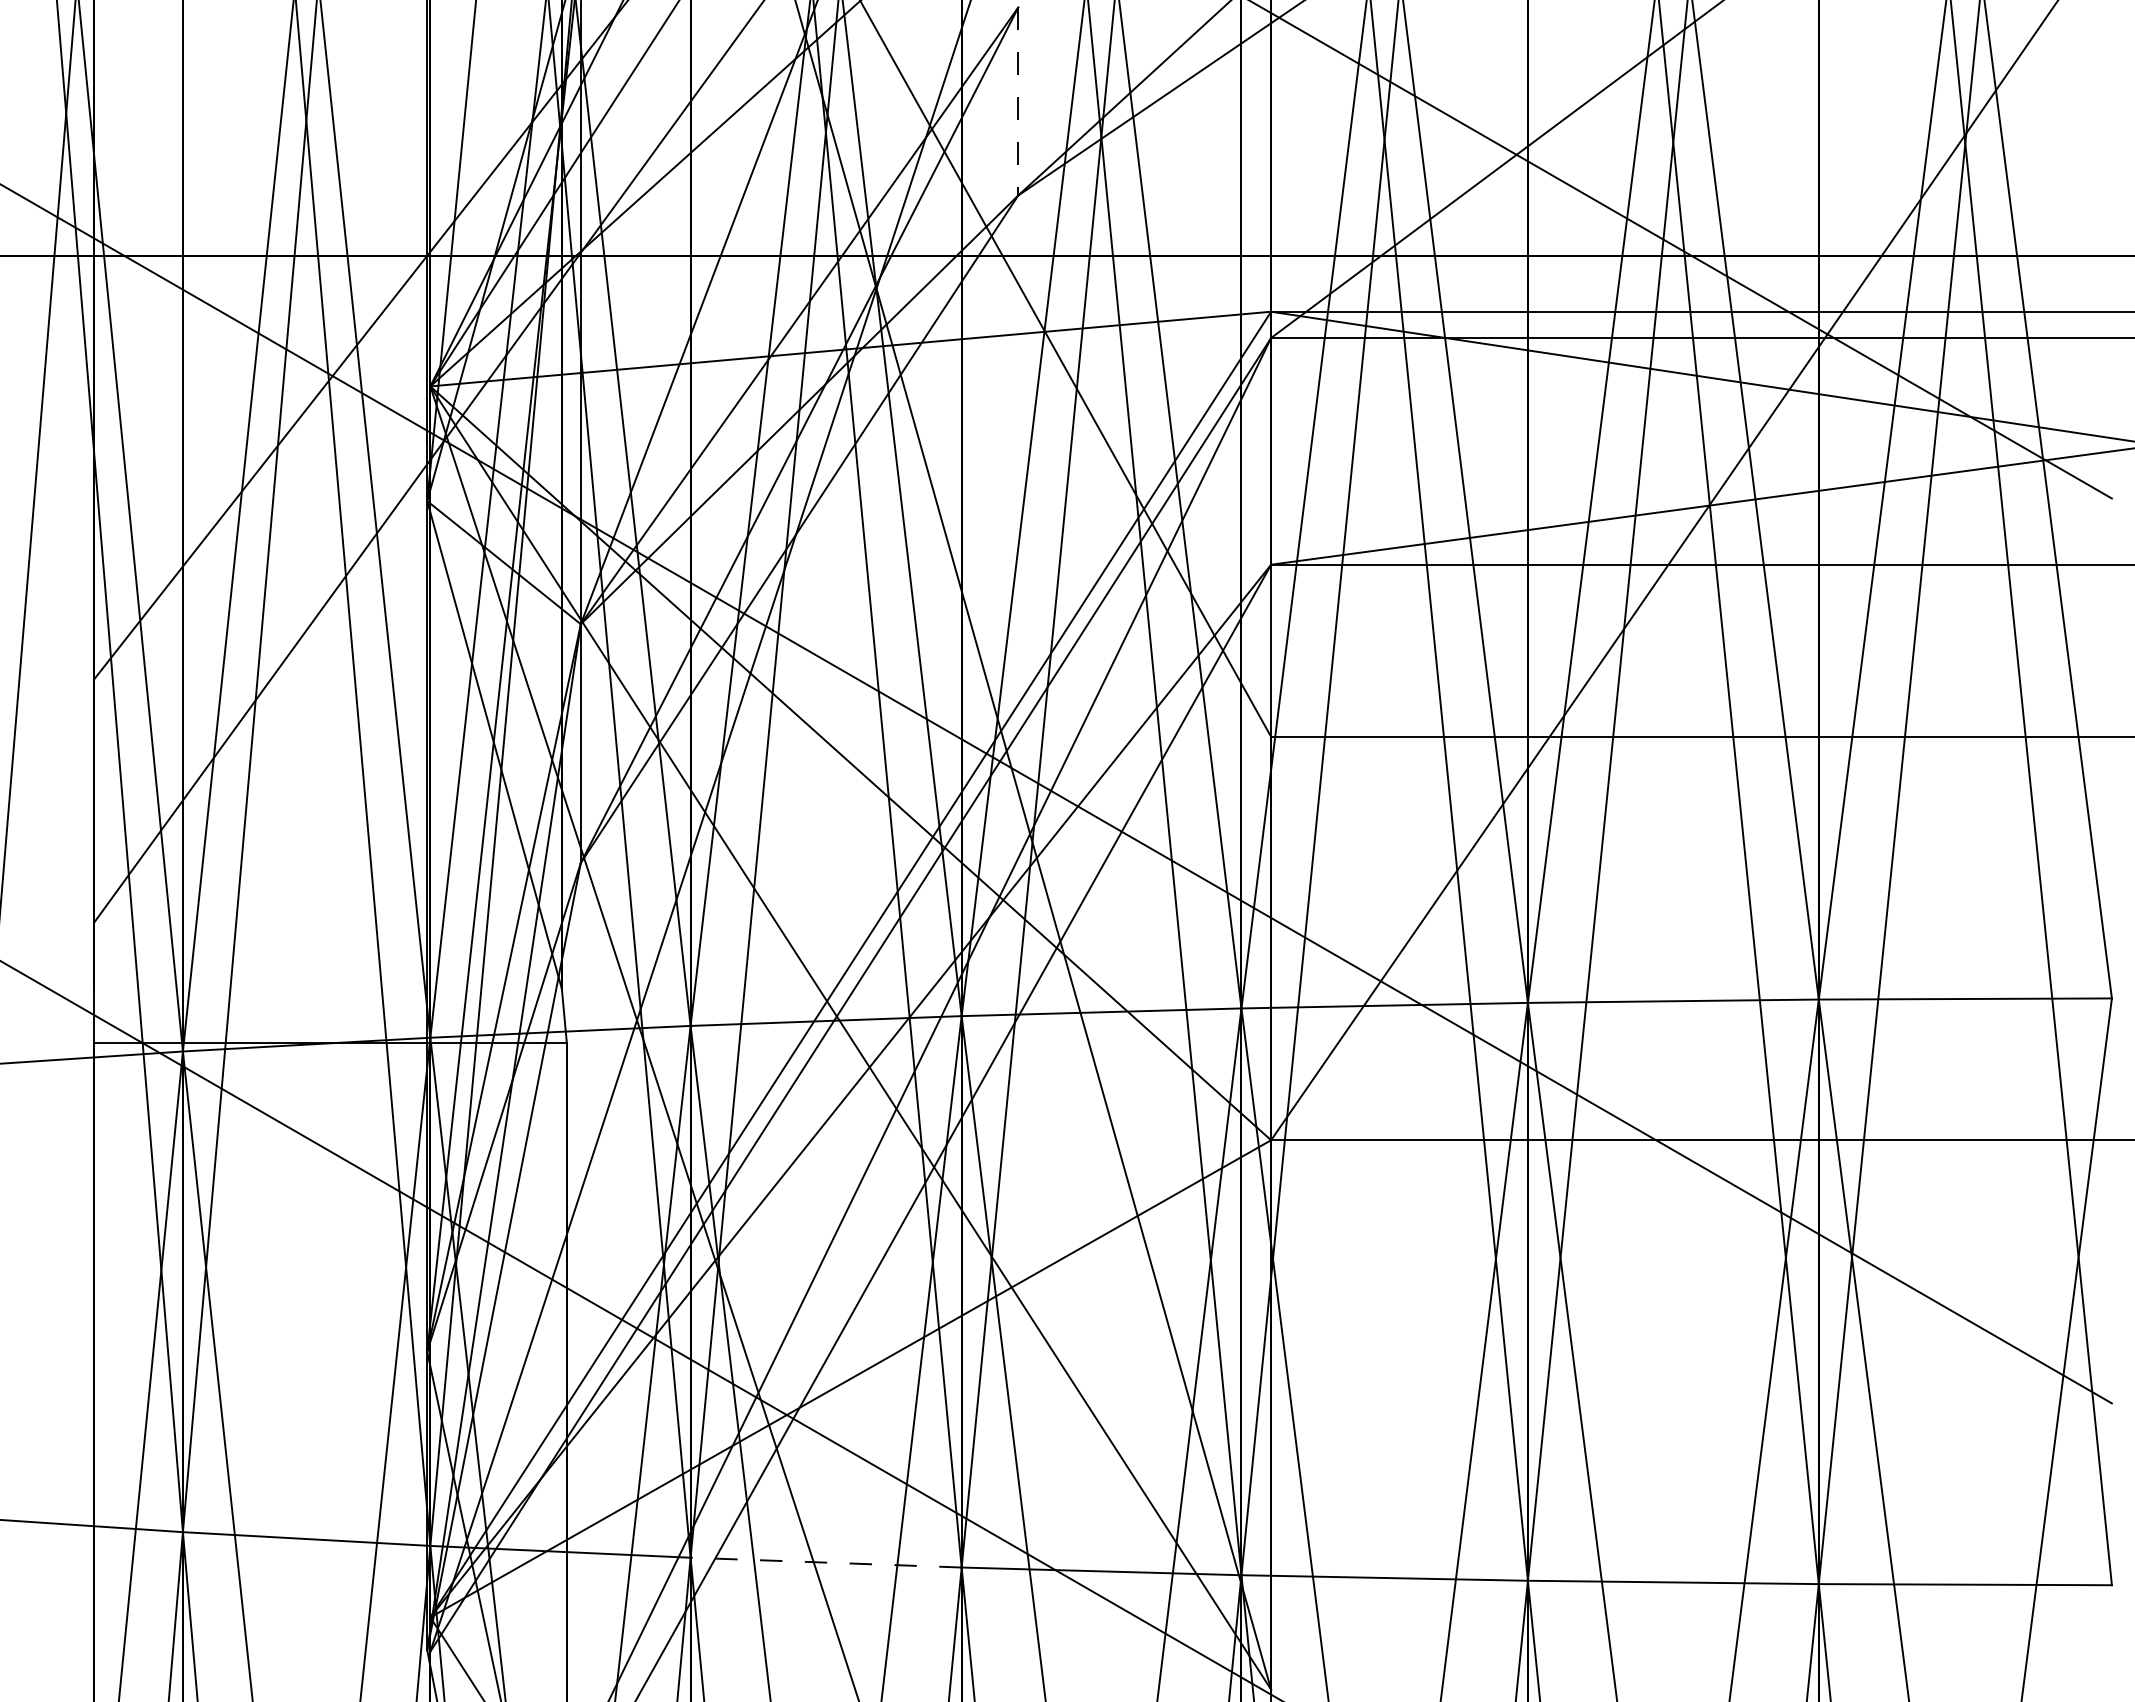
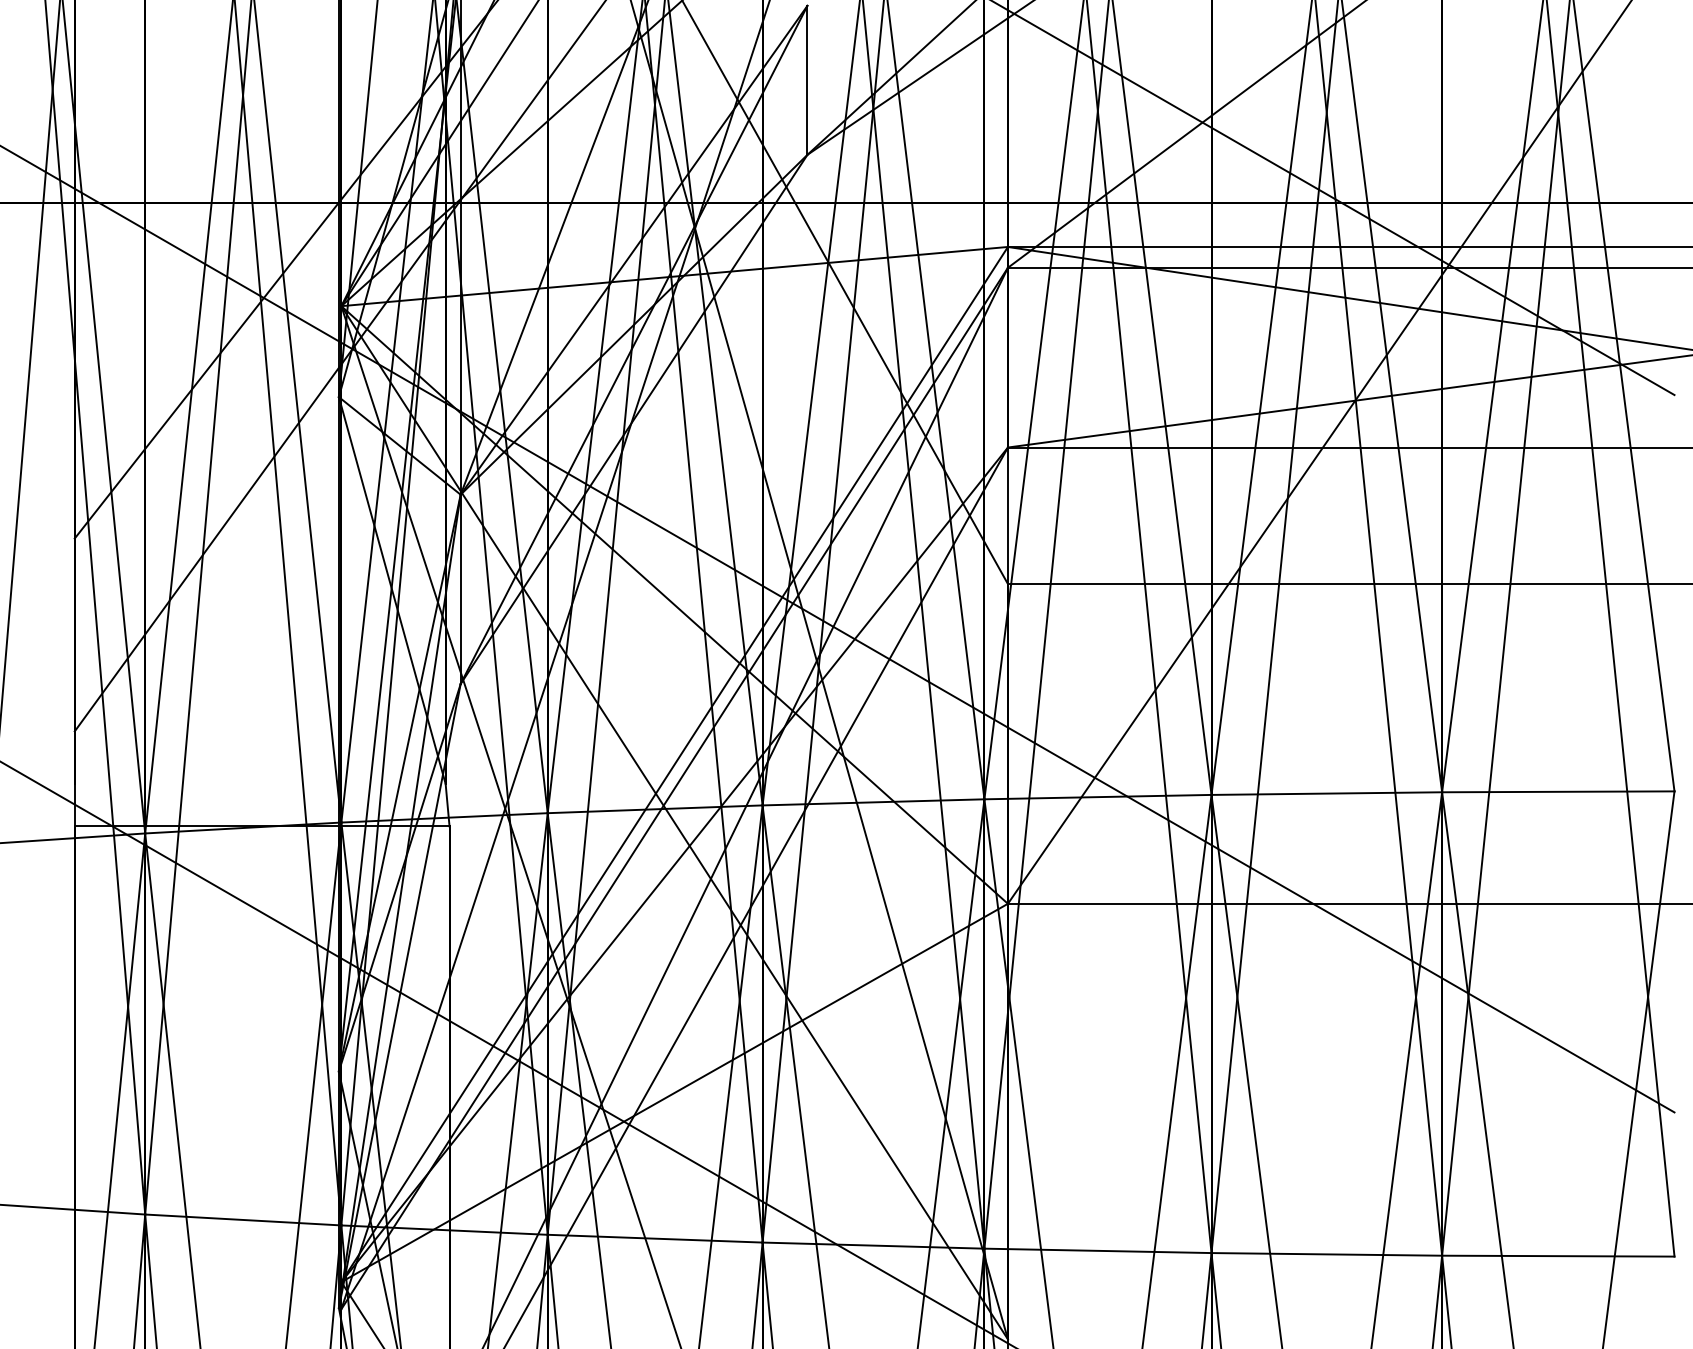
line: (1018, 101) -> (807, 80), dashed -> solid
line: (826, 1562) -> (655, 1238), dashed -> solid

